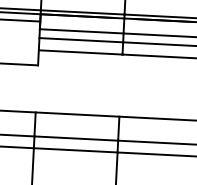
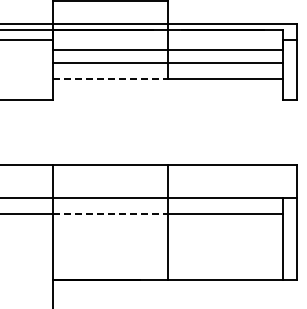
line: (80, 52) -> (110, 79), solid -> dashed
line: (75, 150) -> (110, 213), solid -> dashed

